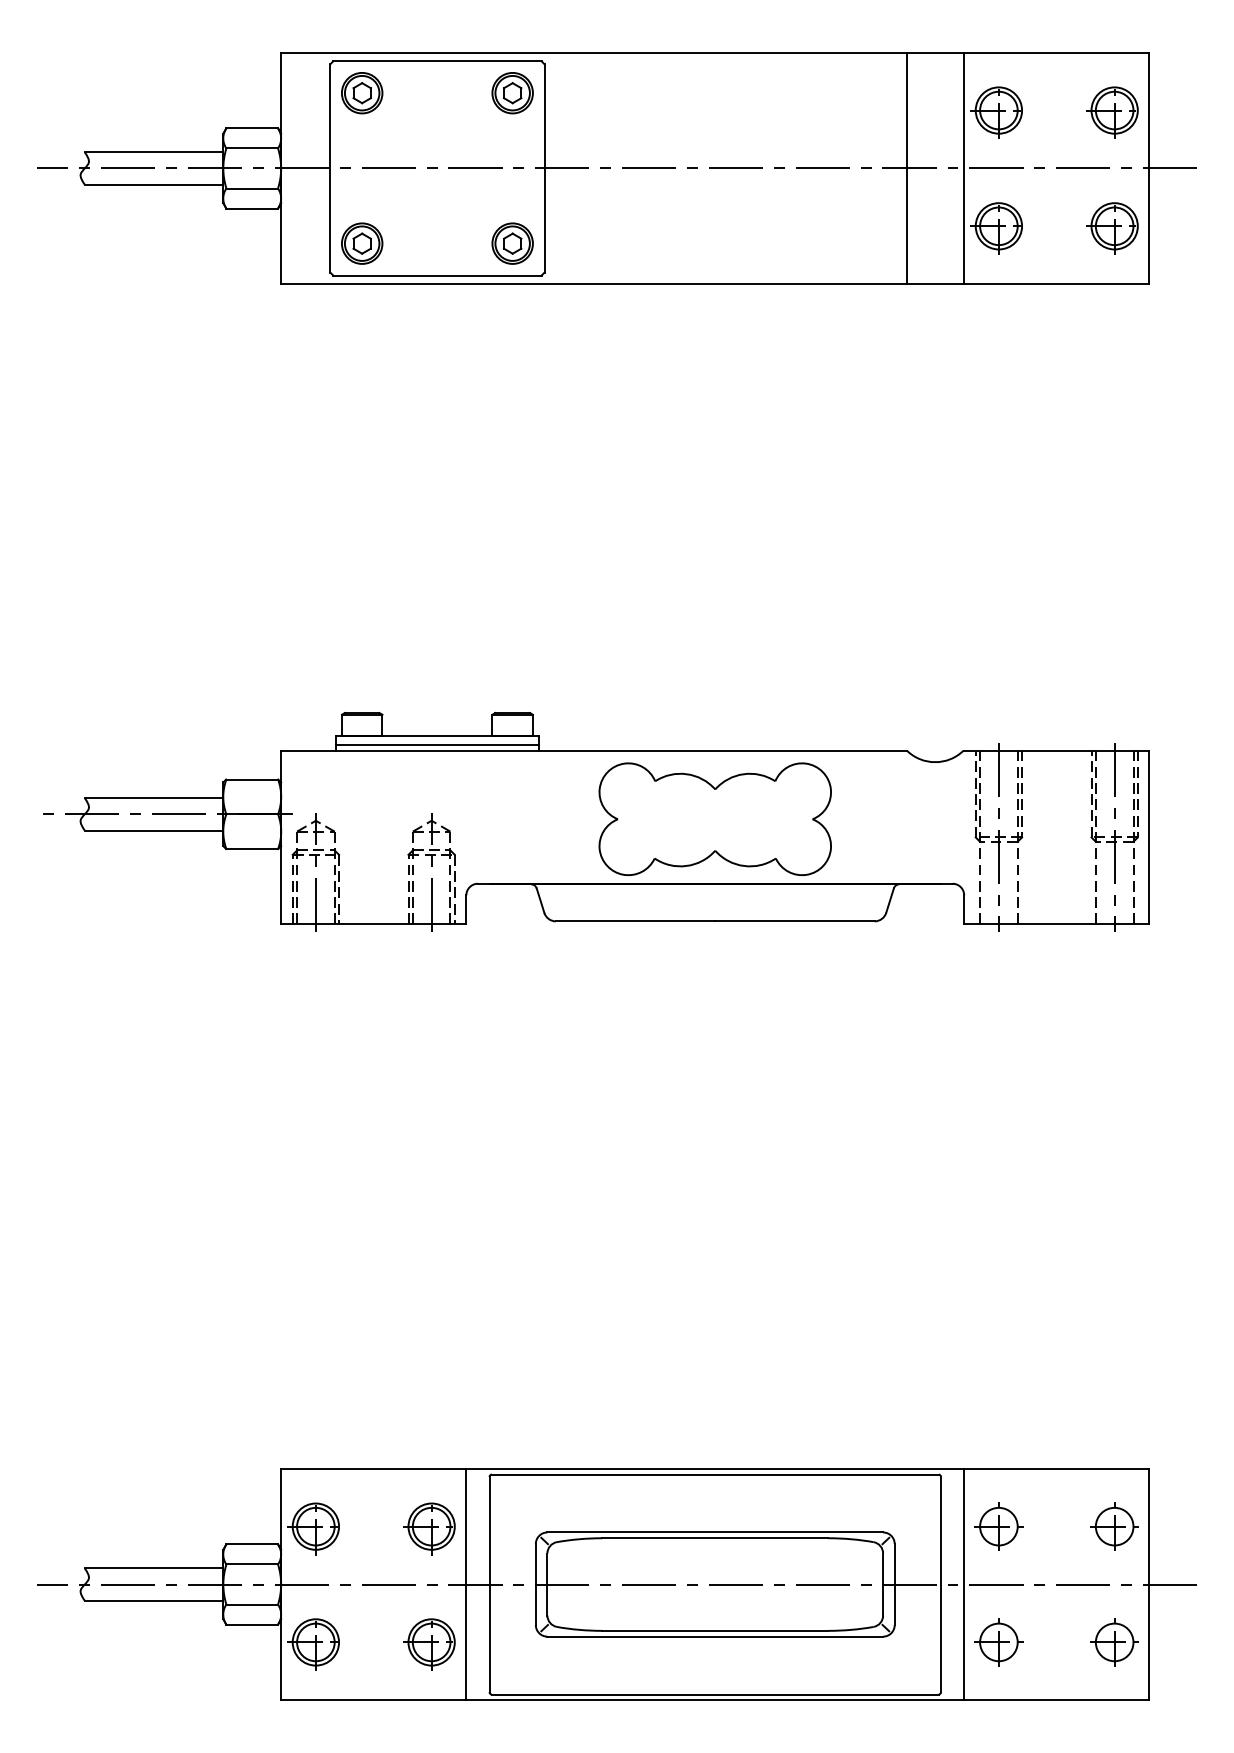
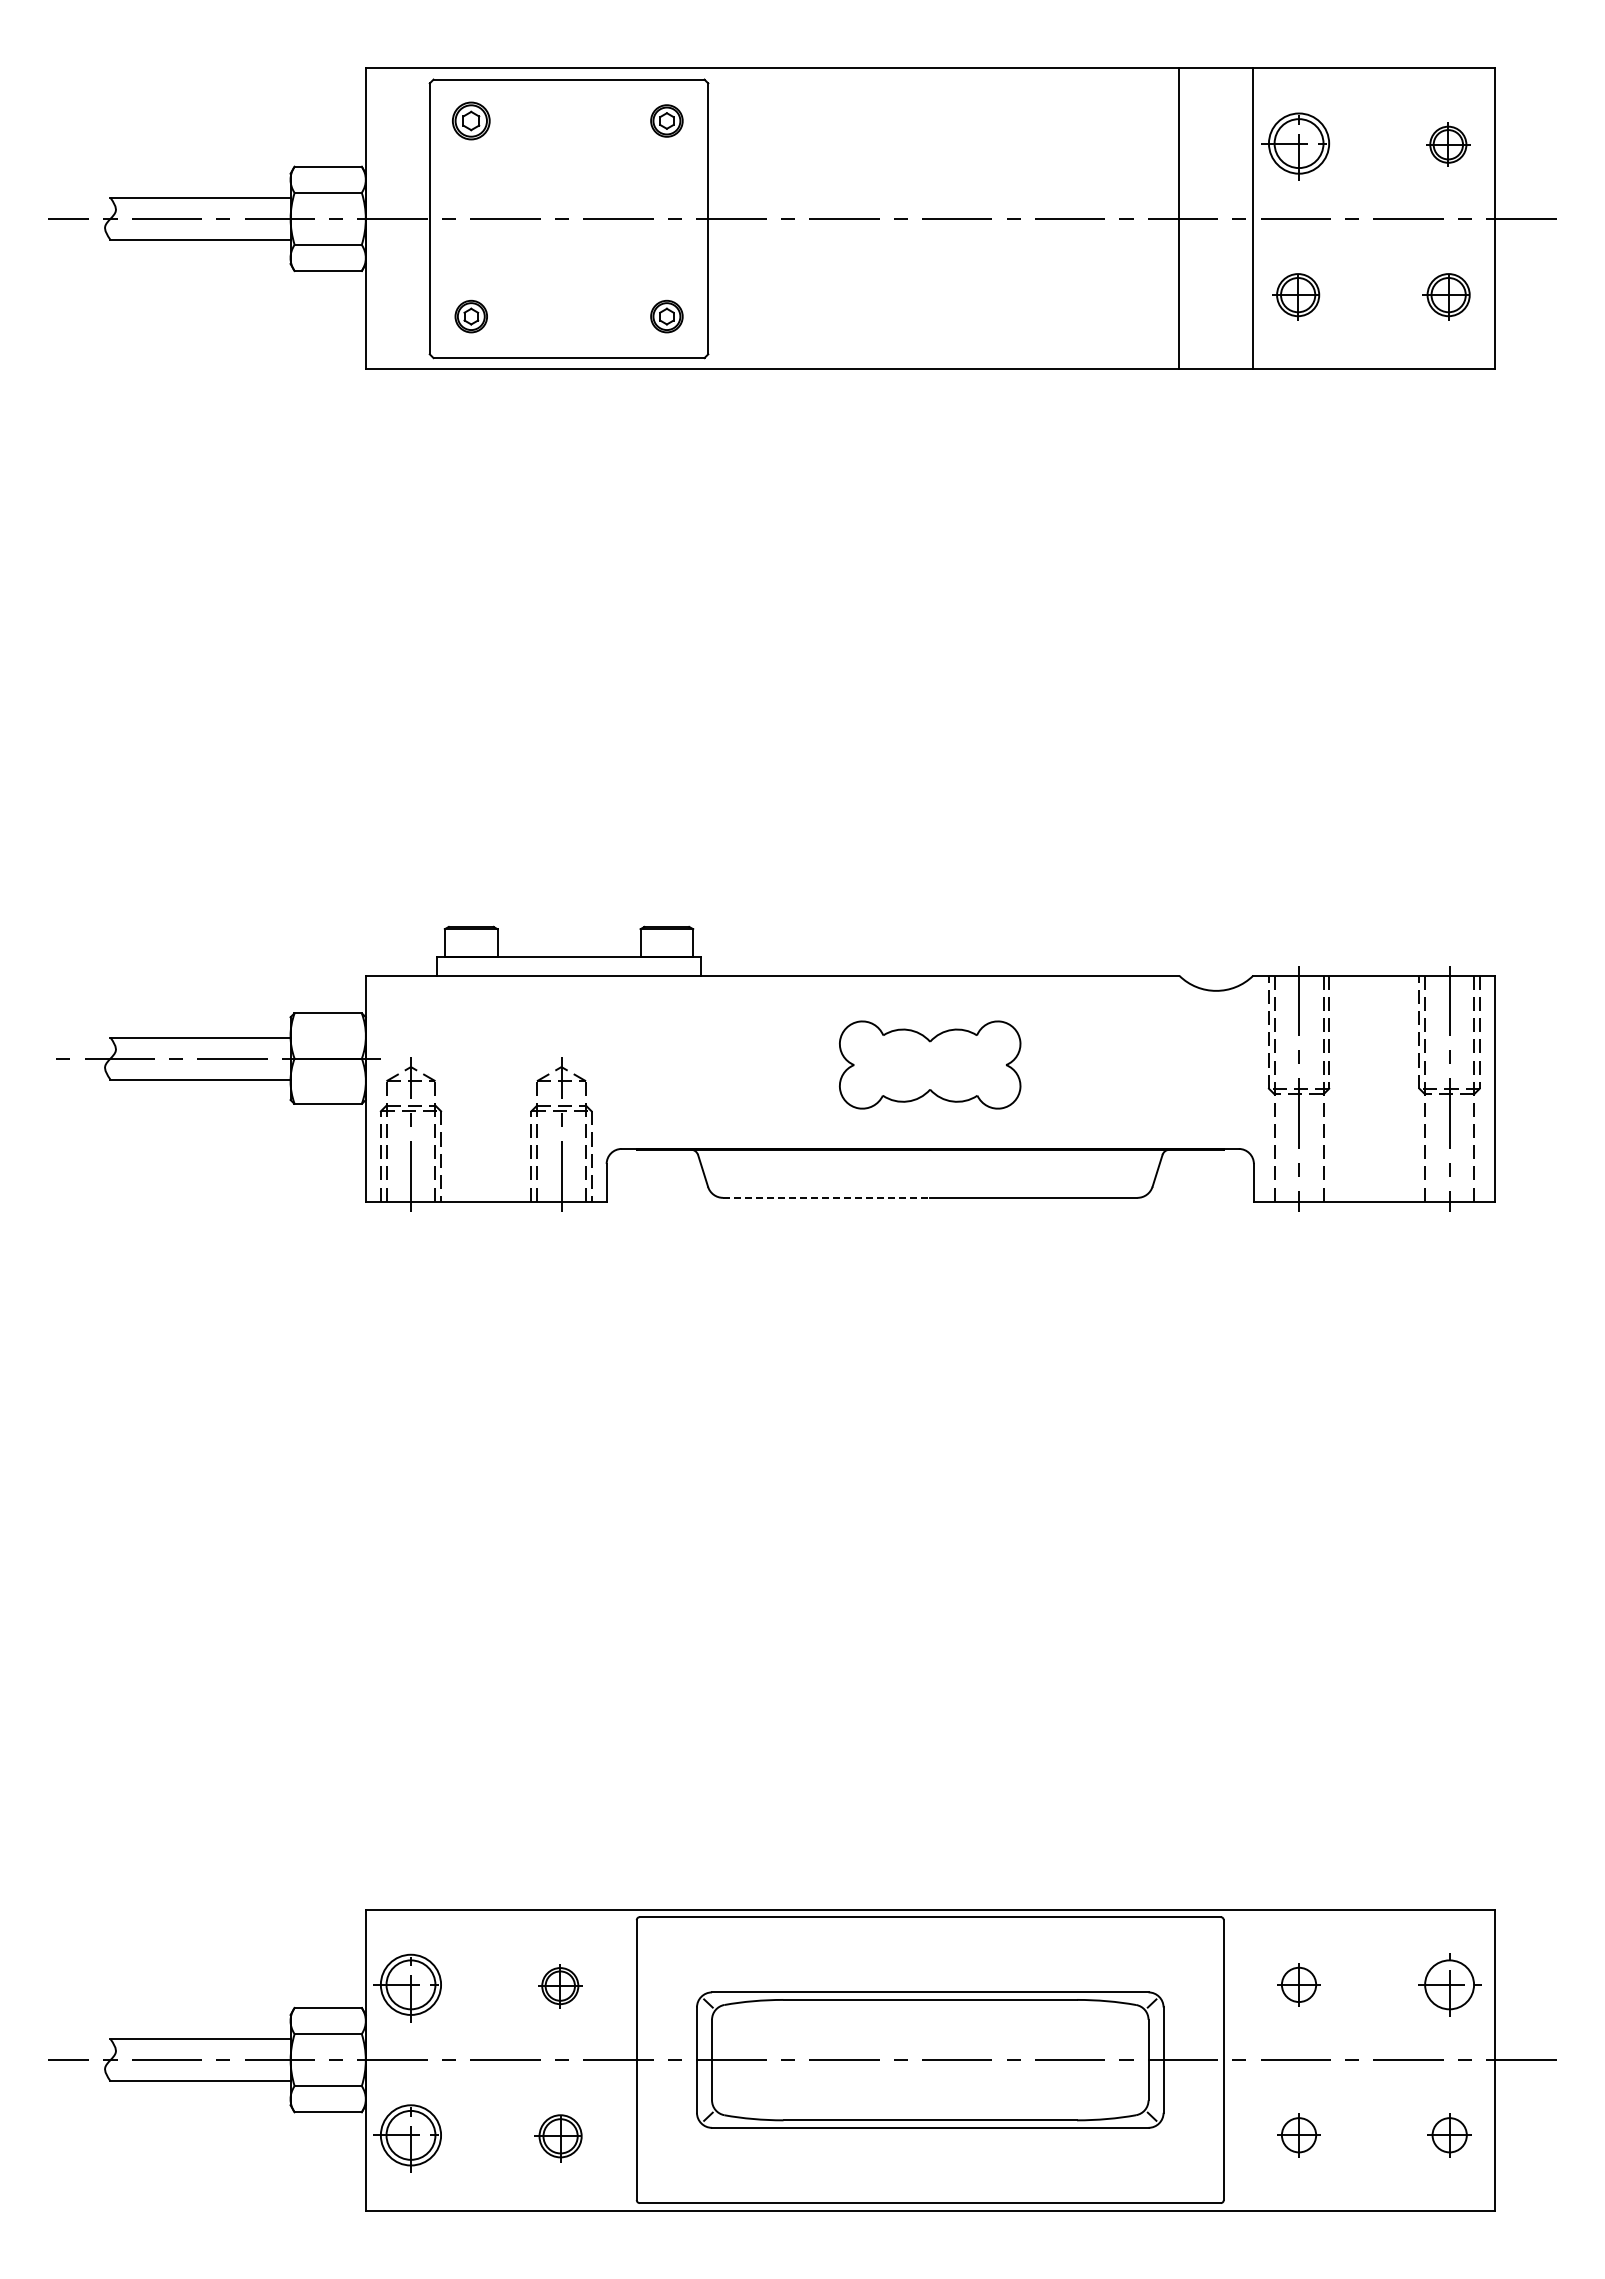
part: (362, 92) -> (471, 120), size x0.7
part: (512, 92) -> (666, 120), size x0.6
part: (1112, 112) -> (1446, 146), size x0.6
part: (996, 228) -> (1295, 297), size x0.7
part: (1112, 228) -> (1446, 297), size x0.7
part: (362, 243) -> (471, 316), size x0.6
part: (512, 243) -> (666, 316), size x0.6
line: (437, 744) -> (568, 968), removed
part: (714, 818) -> (929, 1064), size x0.6
line: (635, 921) -> (826, 1197), solid -> dashed
part: (998, 1526) -> (1298, 1984), size x0.7
part: (429, 1528) -> (558, 1987), size x0.6
line: (466, 1584) -> (606, 2059), removed
line: (963, 1584) -> (1253, 2059), removed
part: (998, 1641) -> (1298, 2134), size x0.7
part: (1114, 1641) -> (1449, 2134), size x0.7
part: (429, 1644) -> (558, 2138), size x0.7

